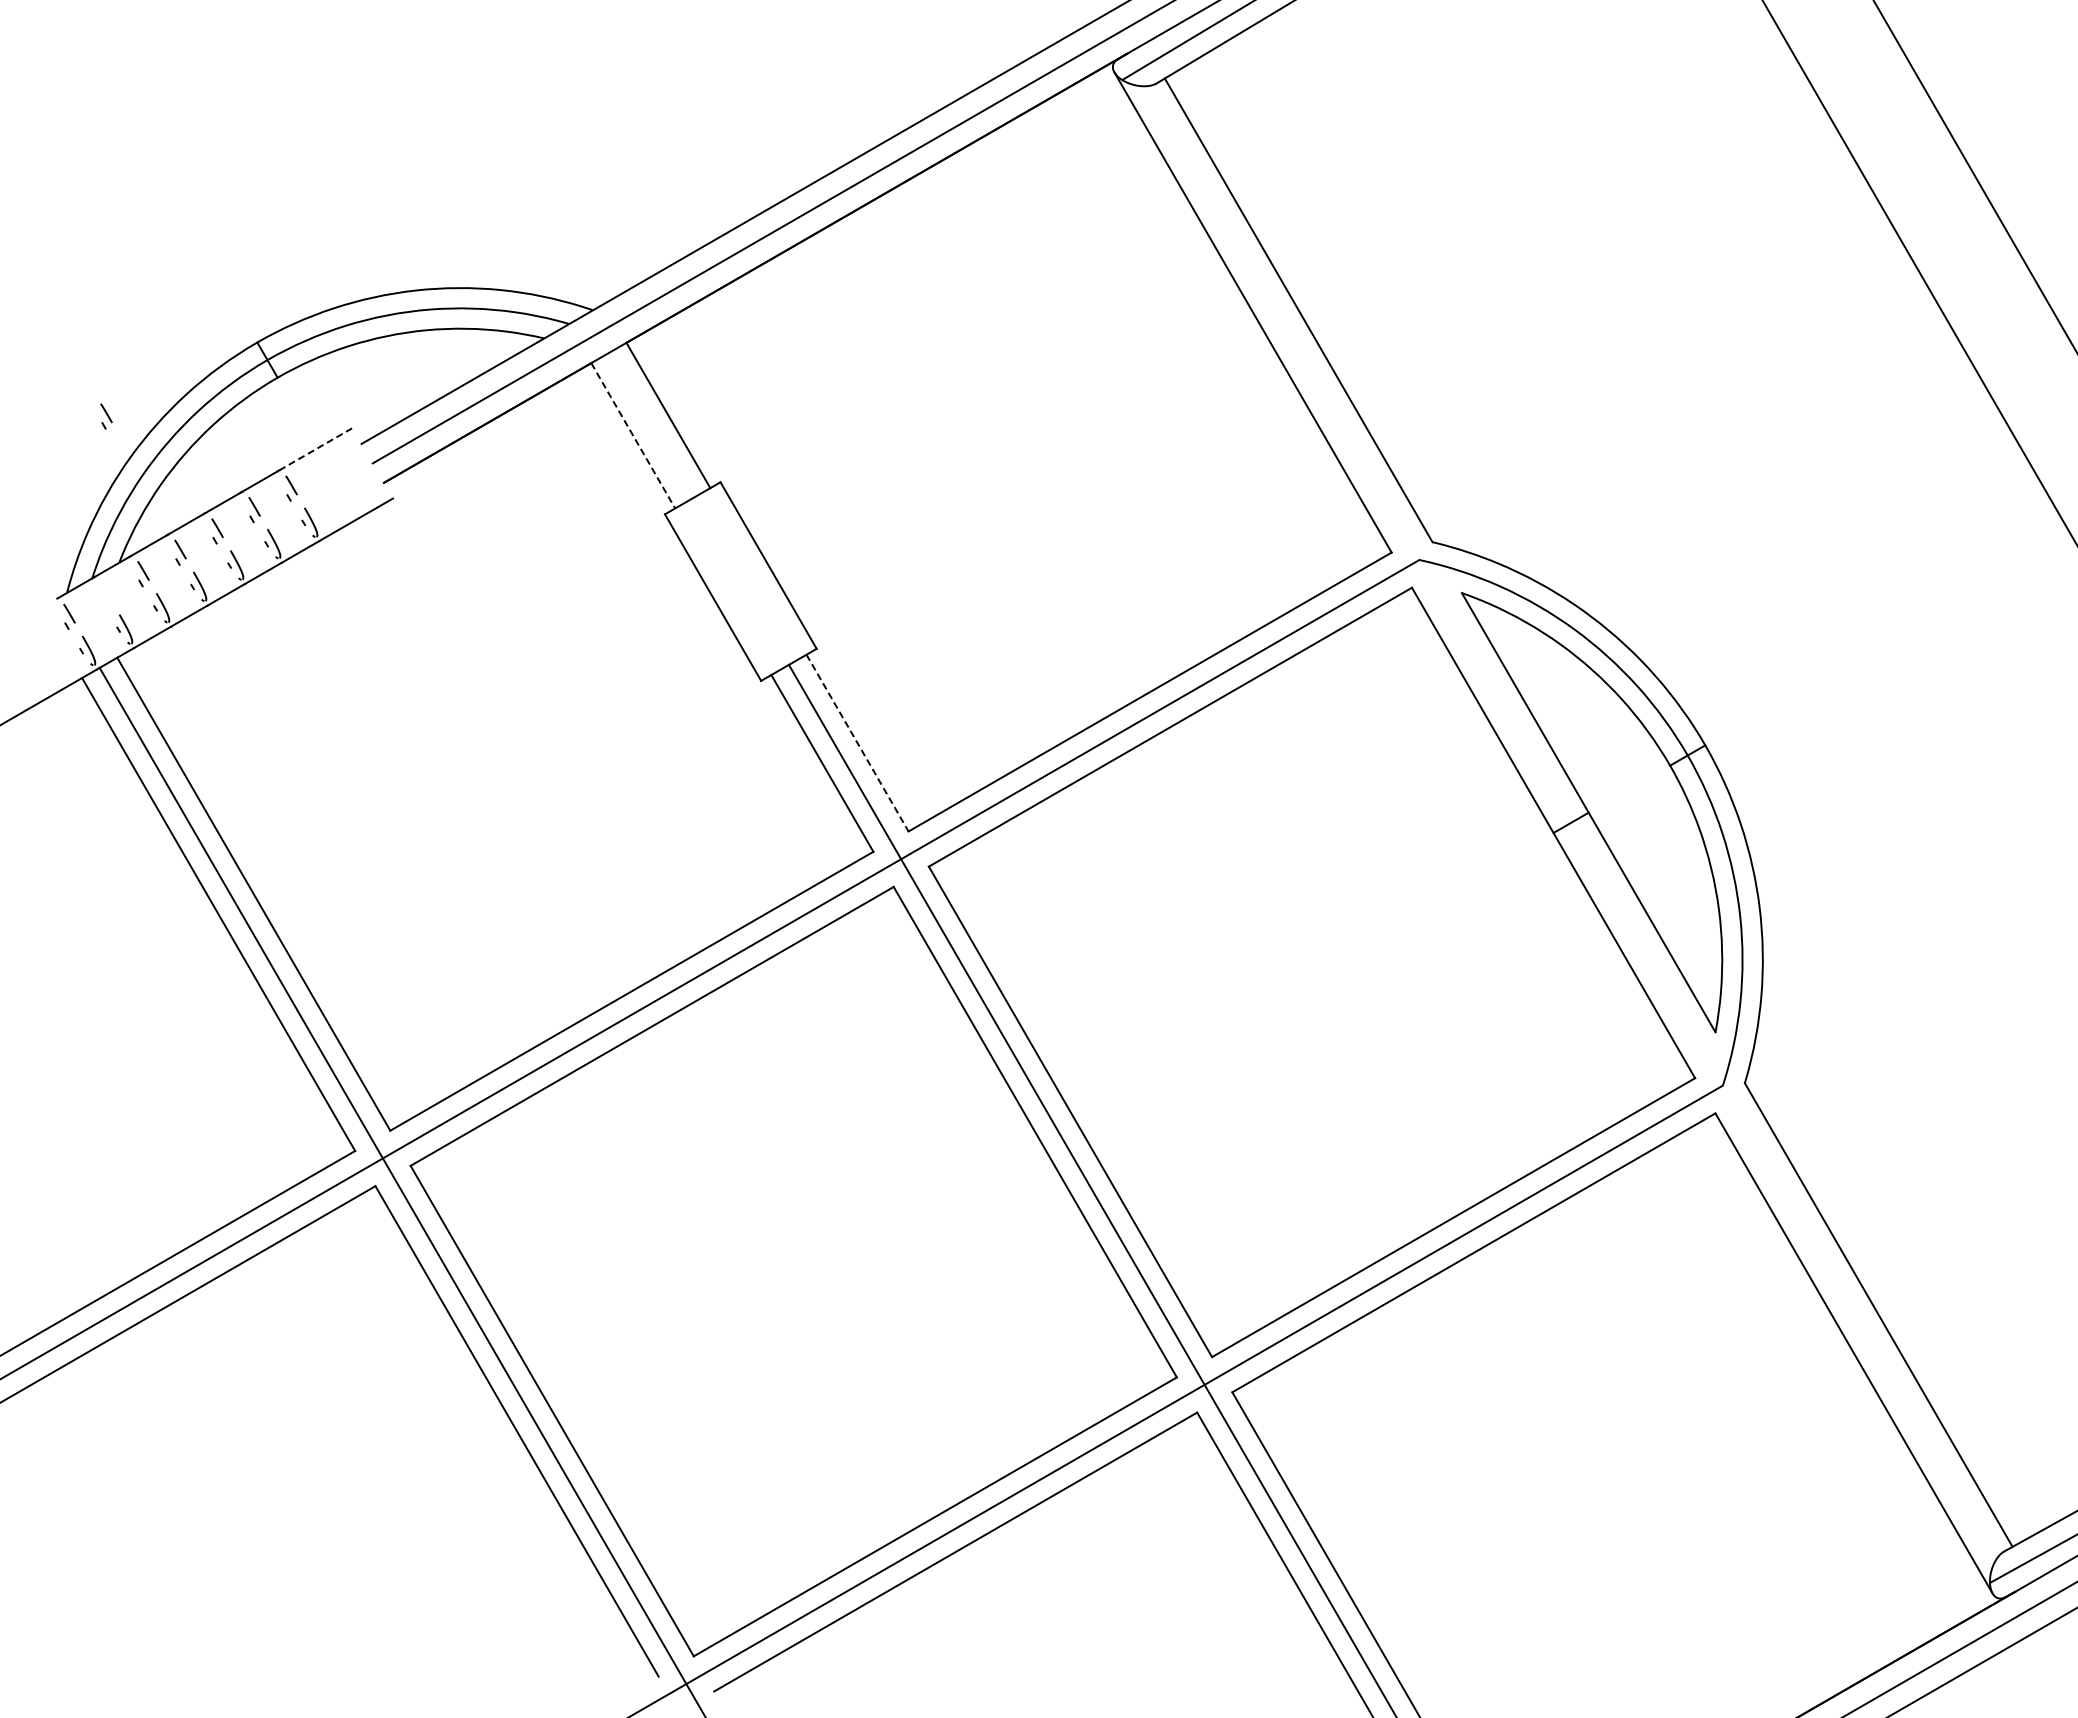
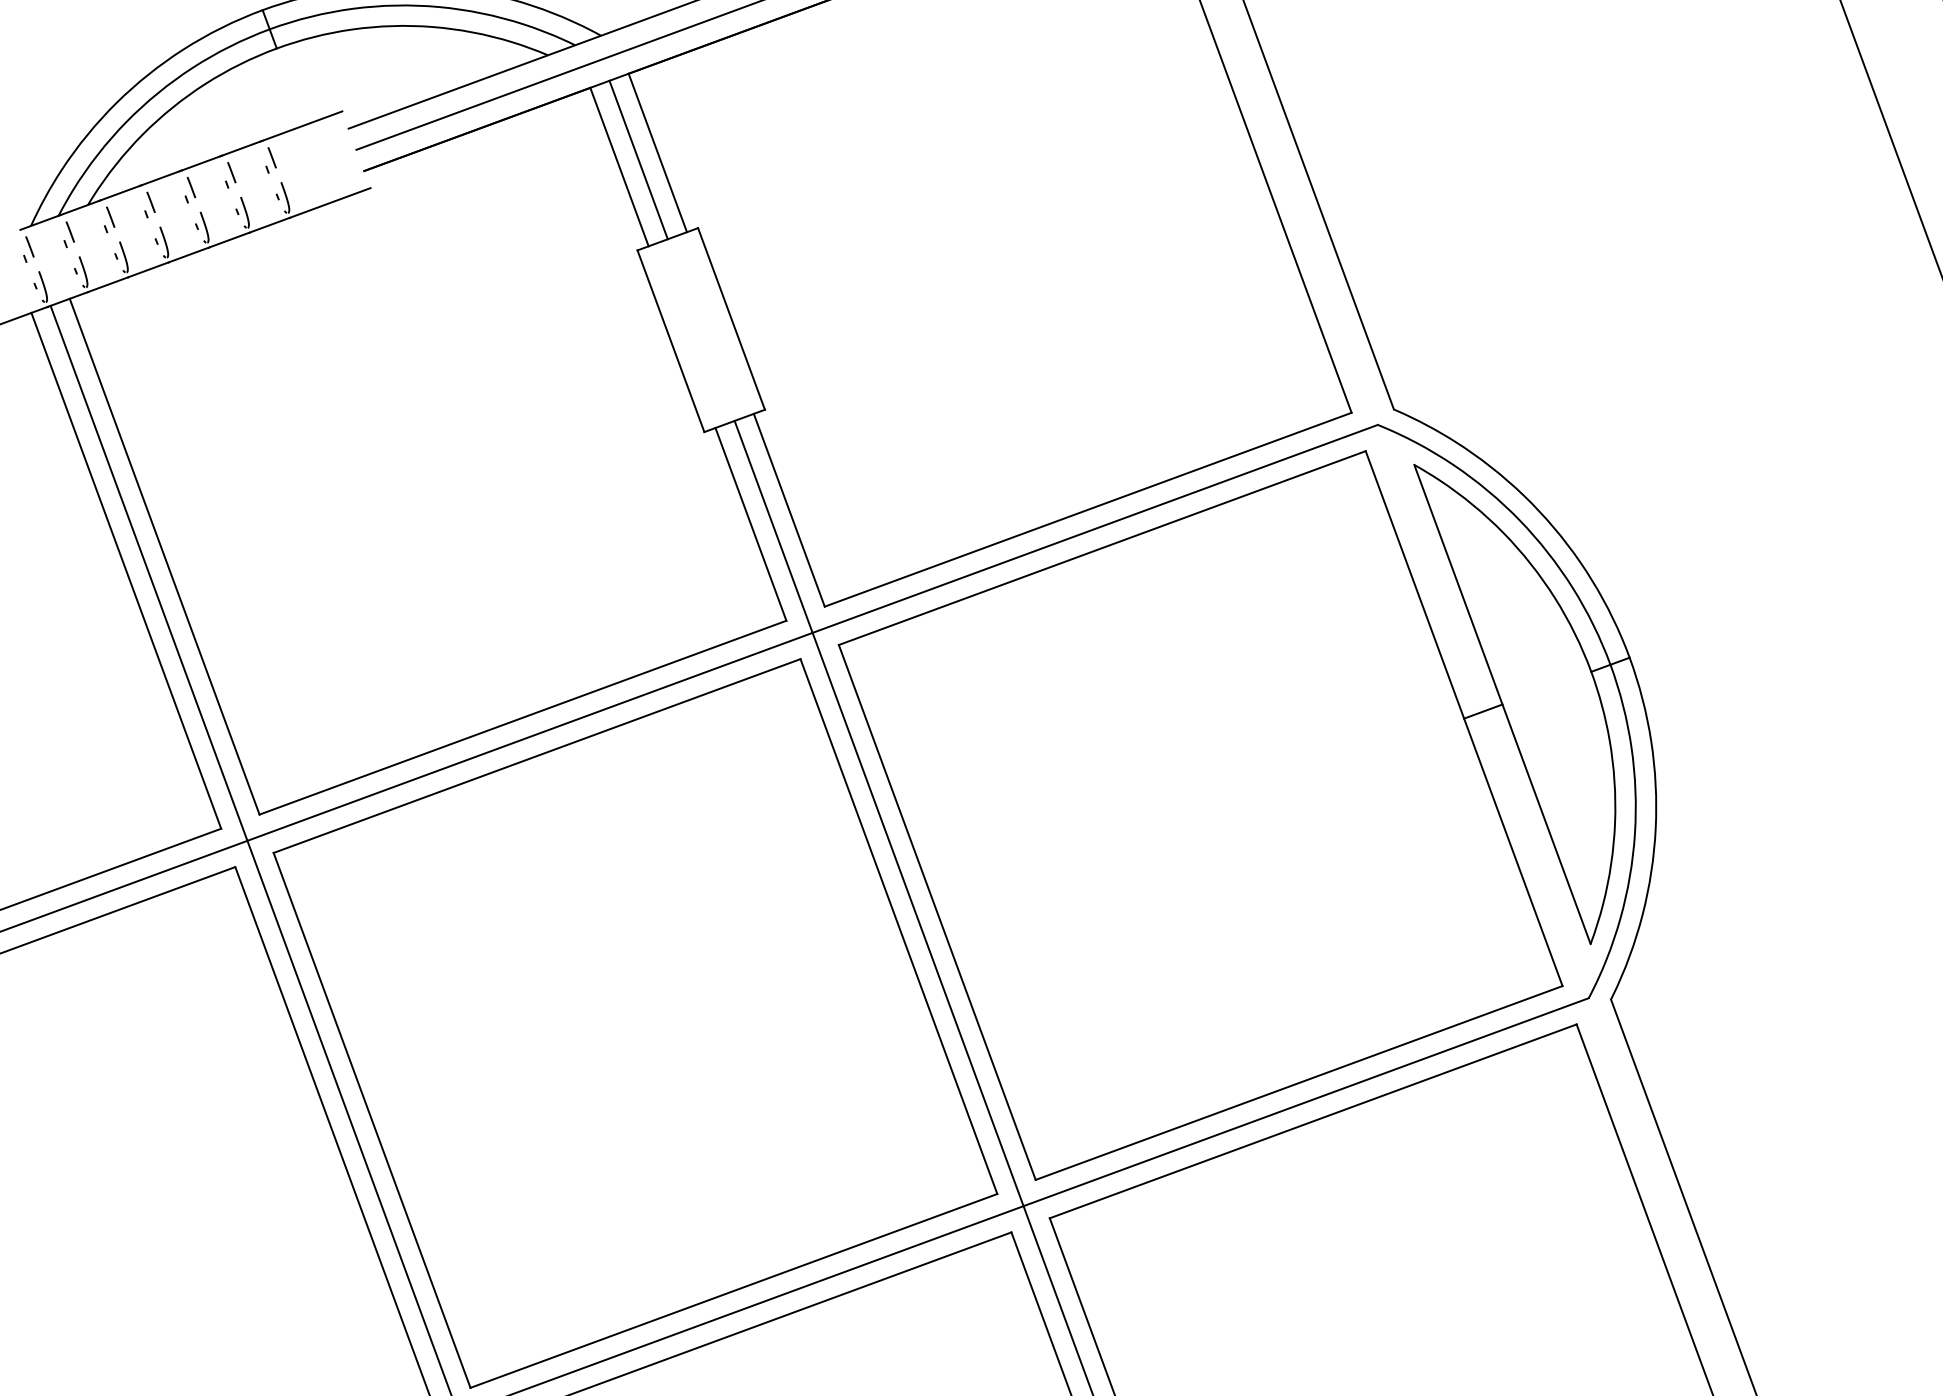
part: (106, 416) -> (69, 235), moved
line: (650, 425) -> (638, 159), added
line: (633, 435) -> (619, 166), dashed -> solid
line: (316, 449) -> (303, 126), dashed -> solid
line: (857, 743) -> (789, 510), dashed -> solid

